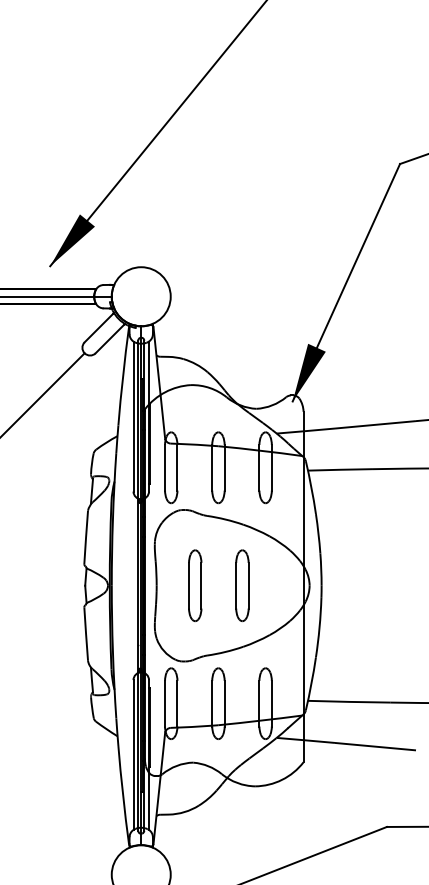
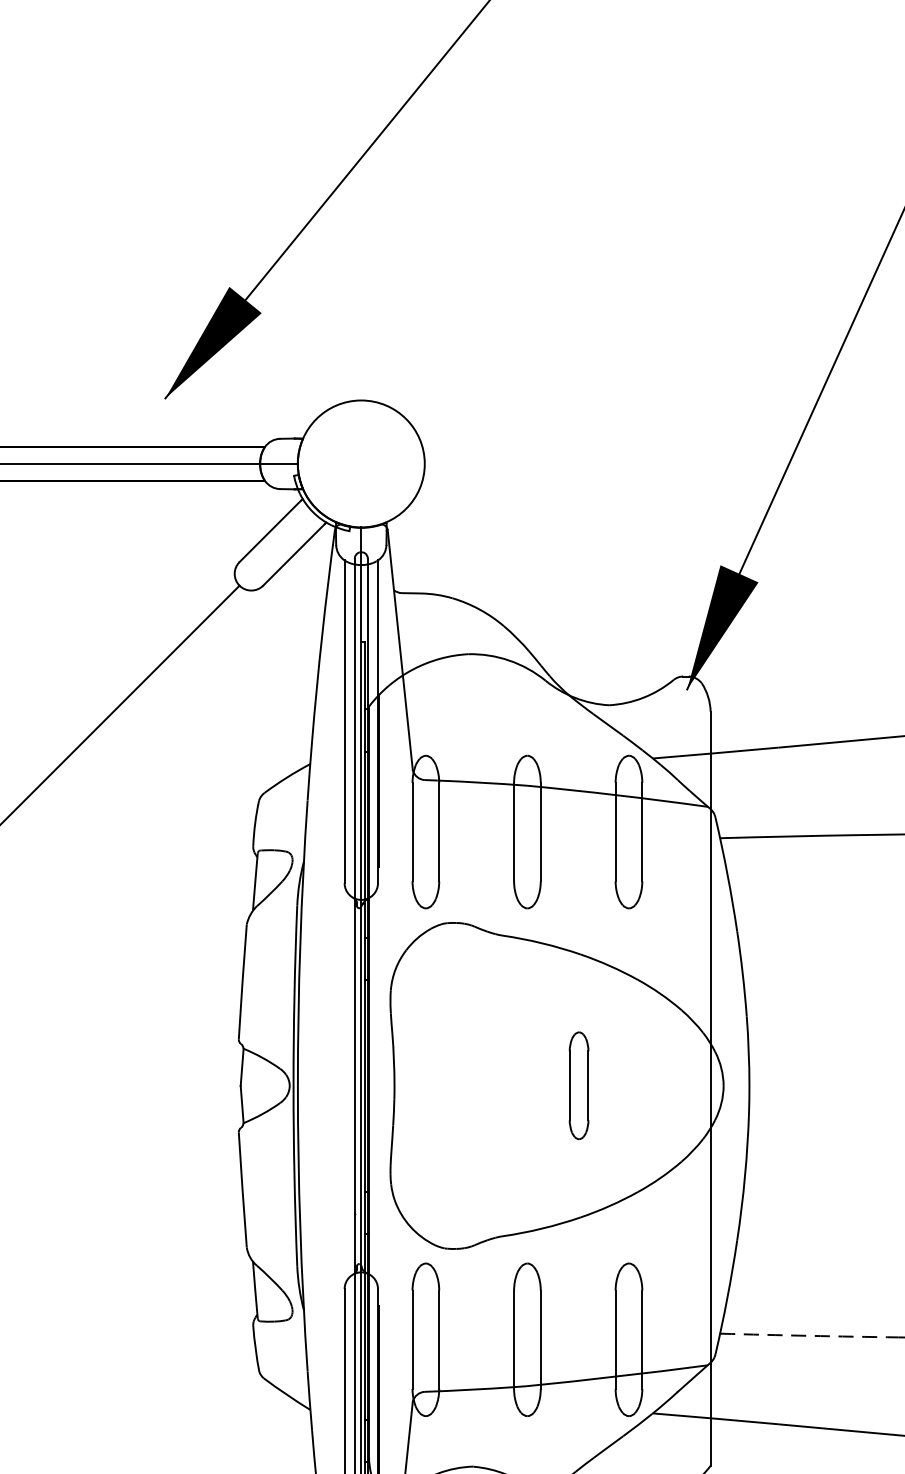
part: (195, 585) -> (478, 1085), removed
part: (242, 585) -> (579, 1085), size x0.7
arc: (349, 701) -> (809, 1335), solid -> dashed

